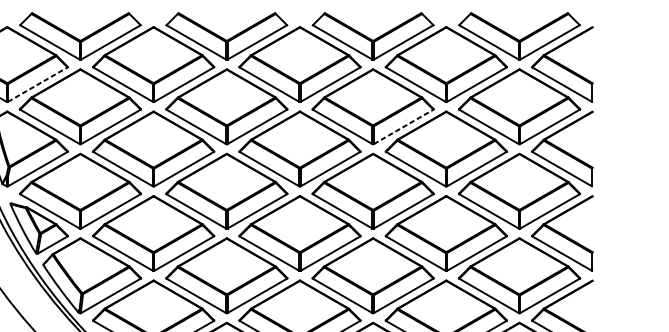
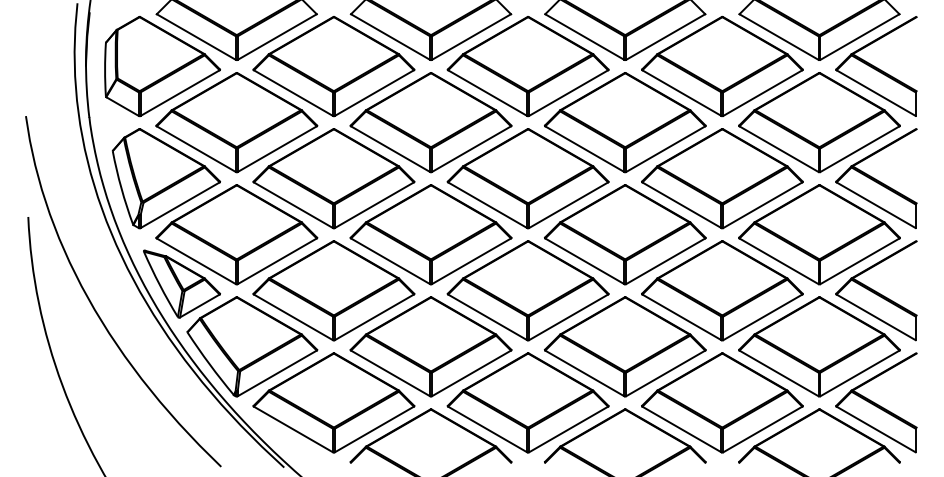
line: (38, 84) -> (180, 93), dashed -> solid
line: (403, 127) -> (665, 149), dashed -> solid

